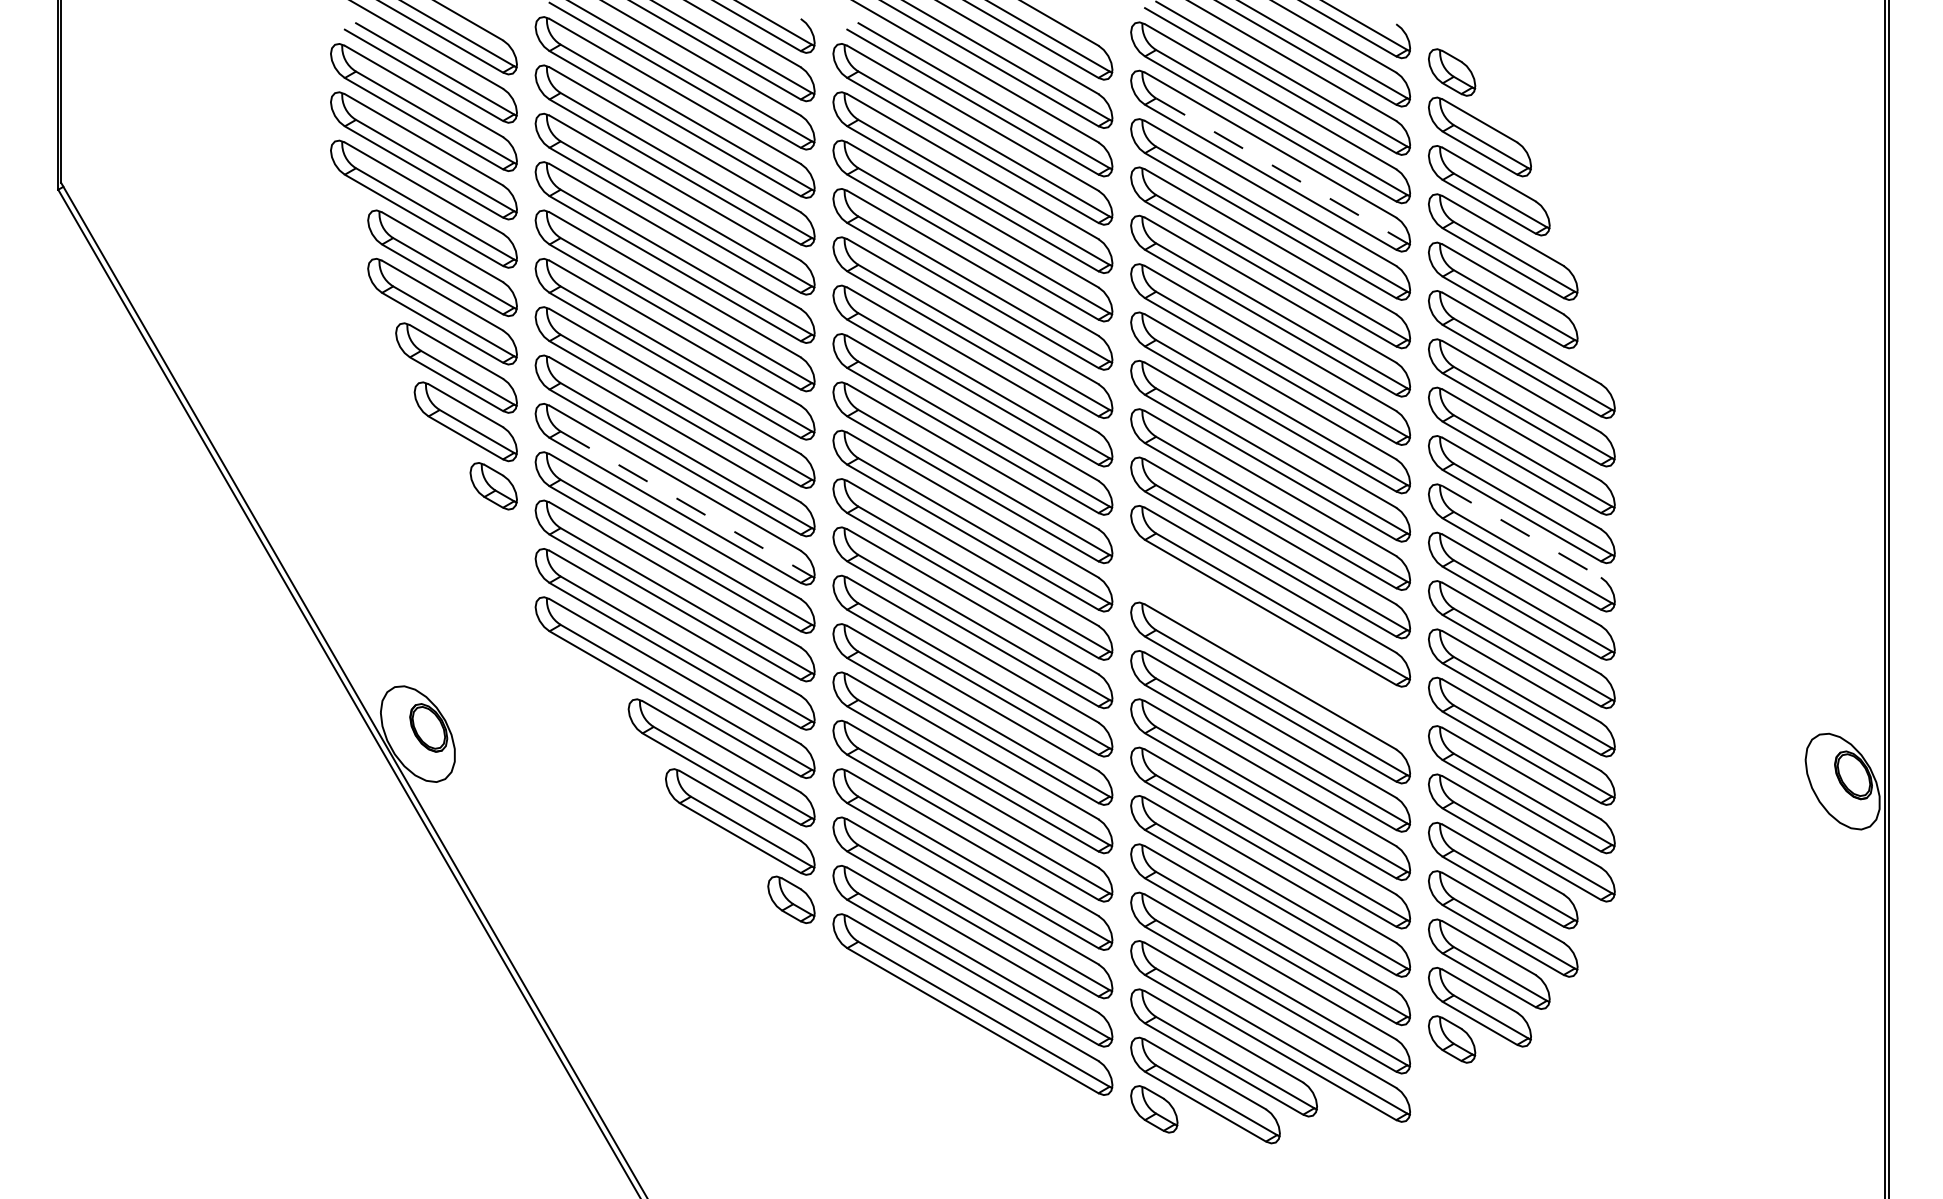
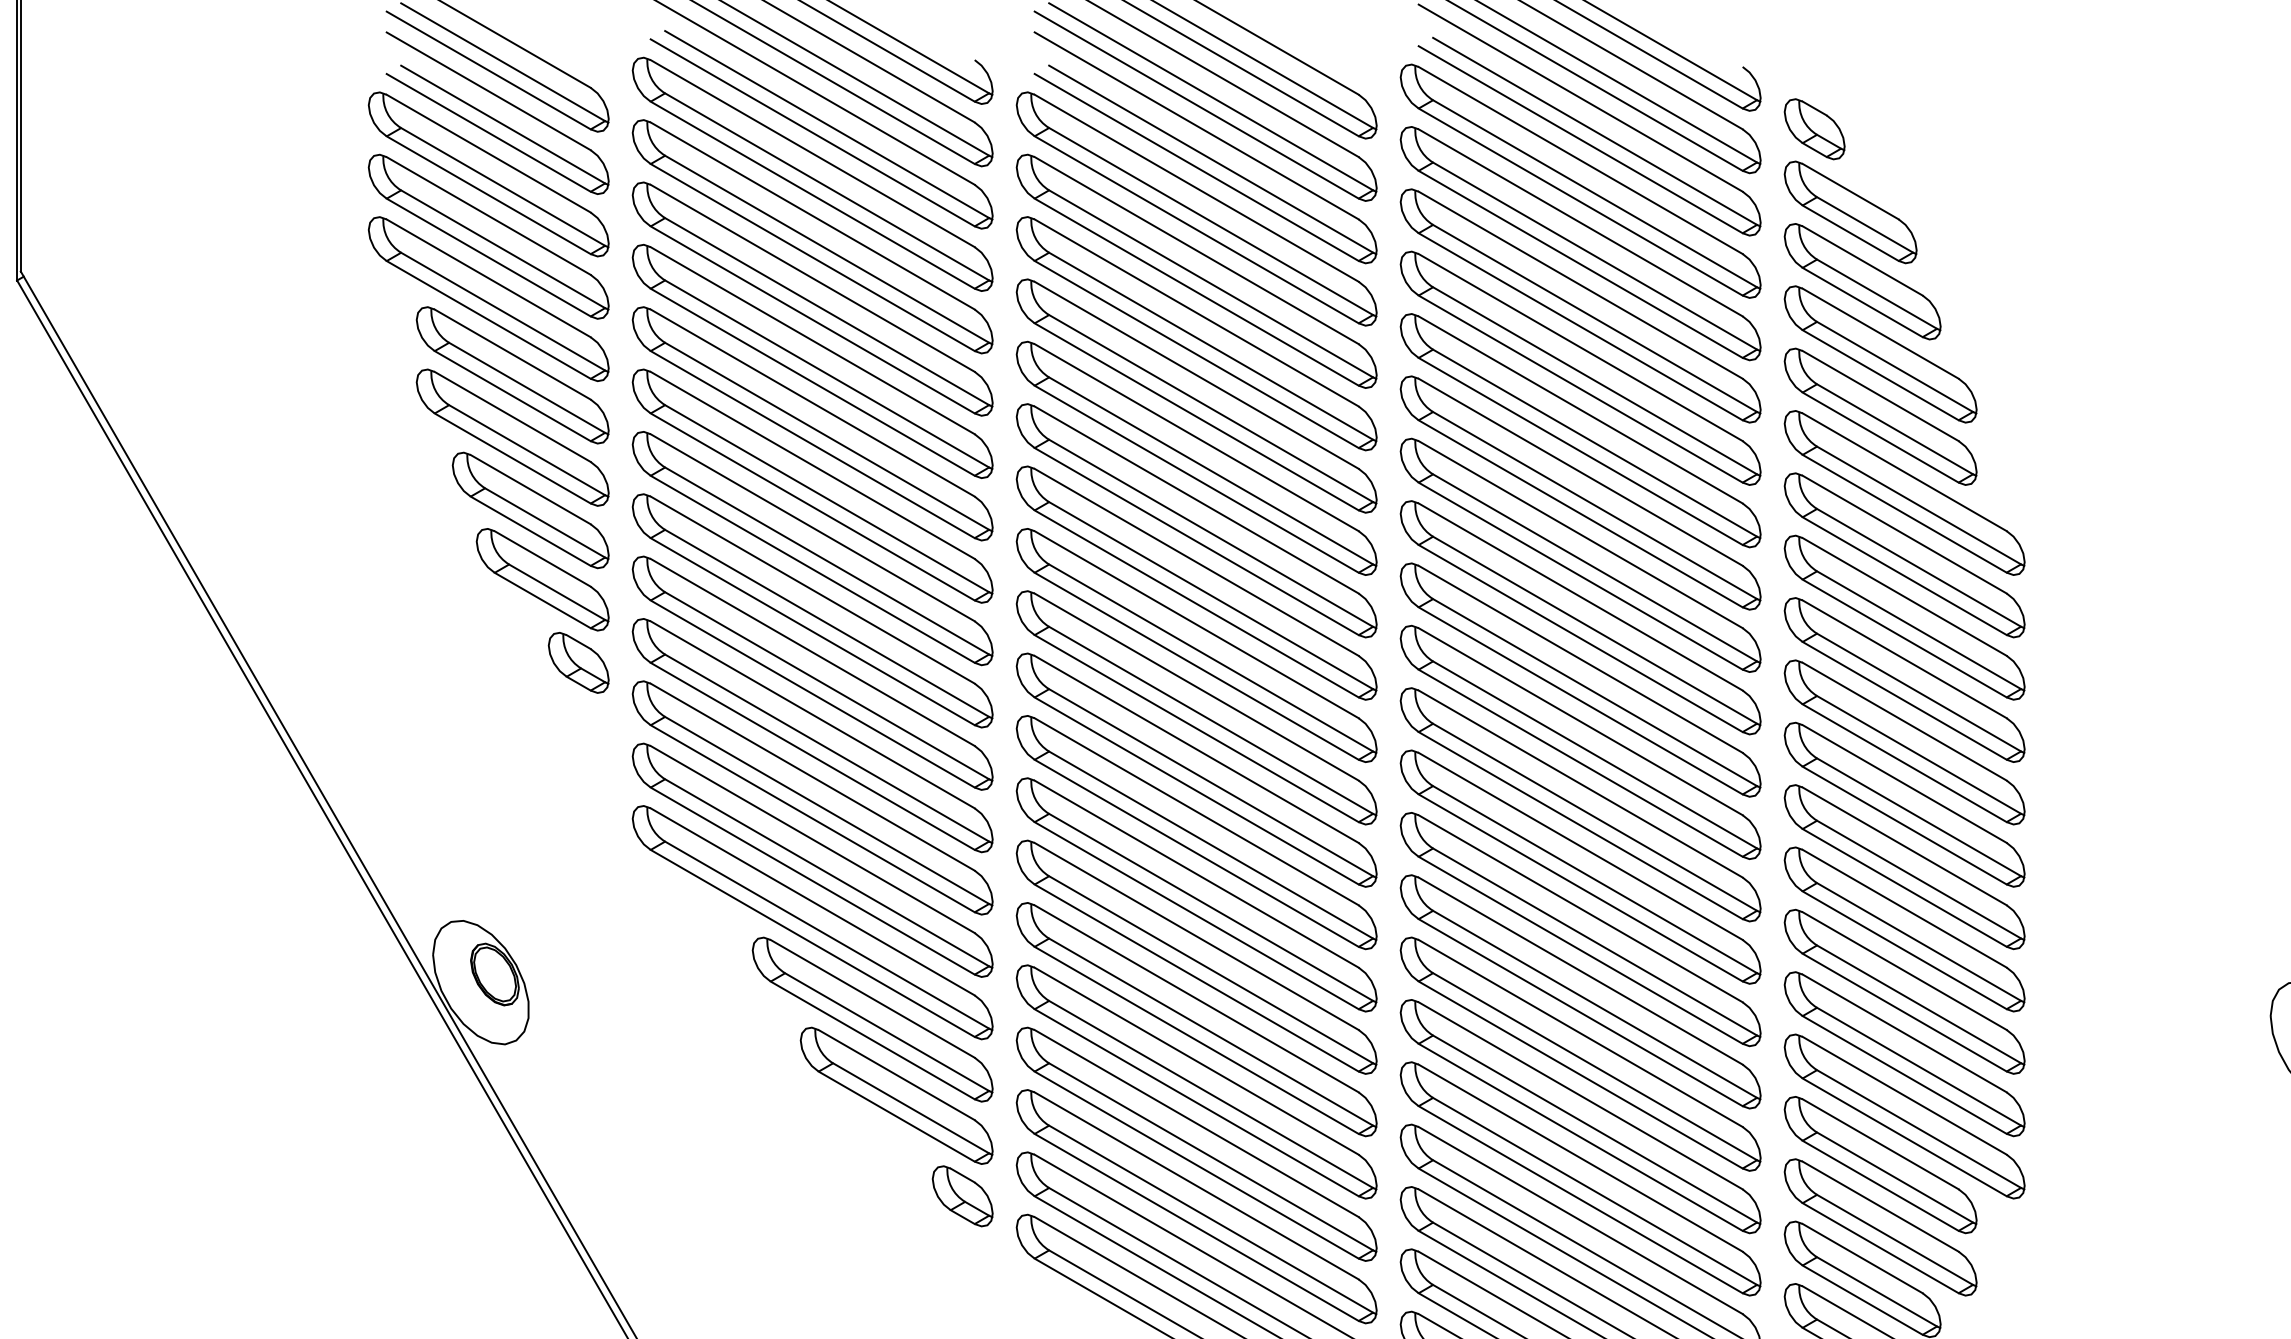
line: (1282, 171) -> (1596, 256), dashed -> solid
line: (686, 504) -> (827, 686), dashed -> solid
line: (1522, 532) -> (1905, 722), dashed -> solid
part: (1270, 644) -> (1580, 866), added

